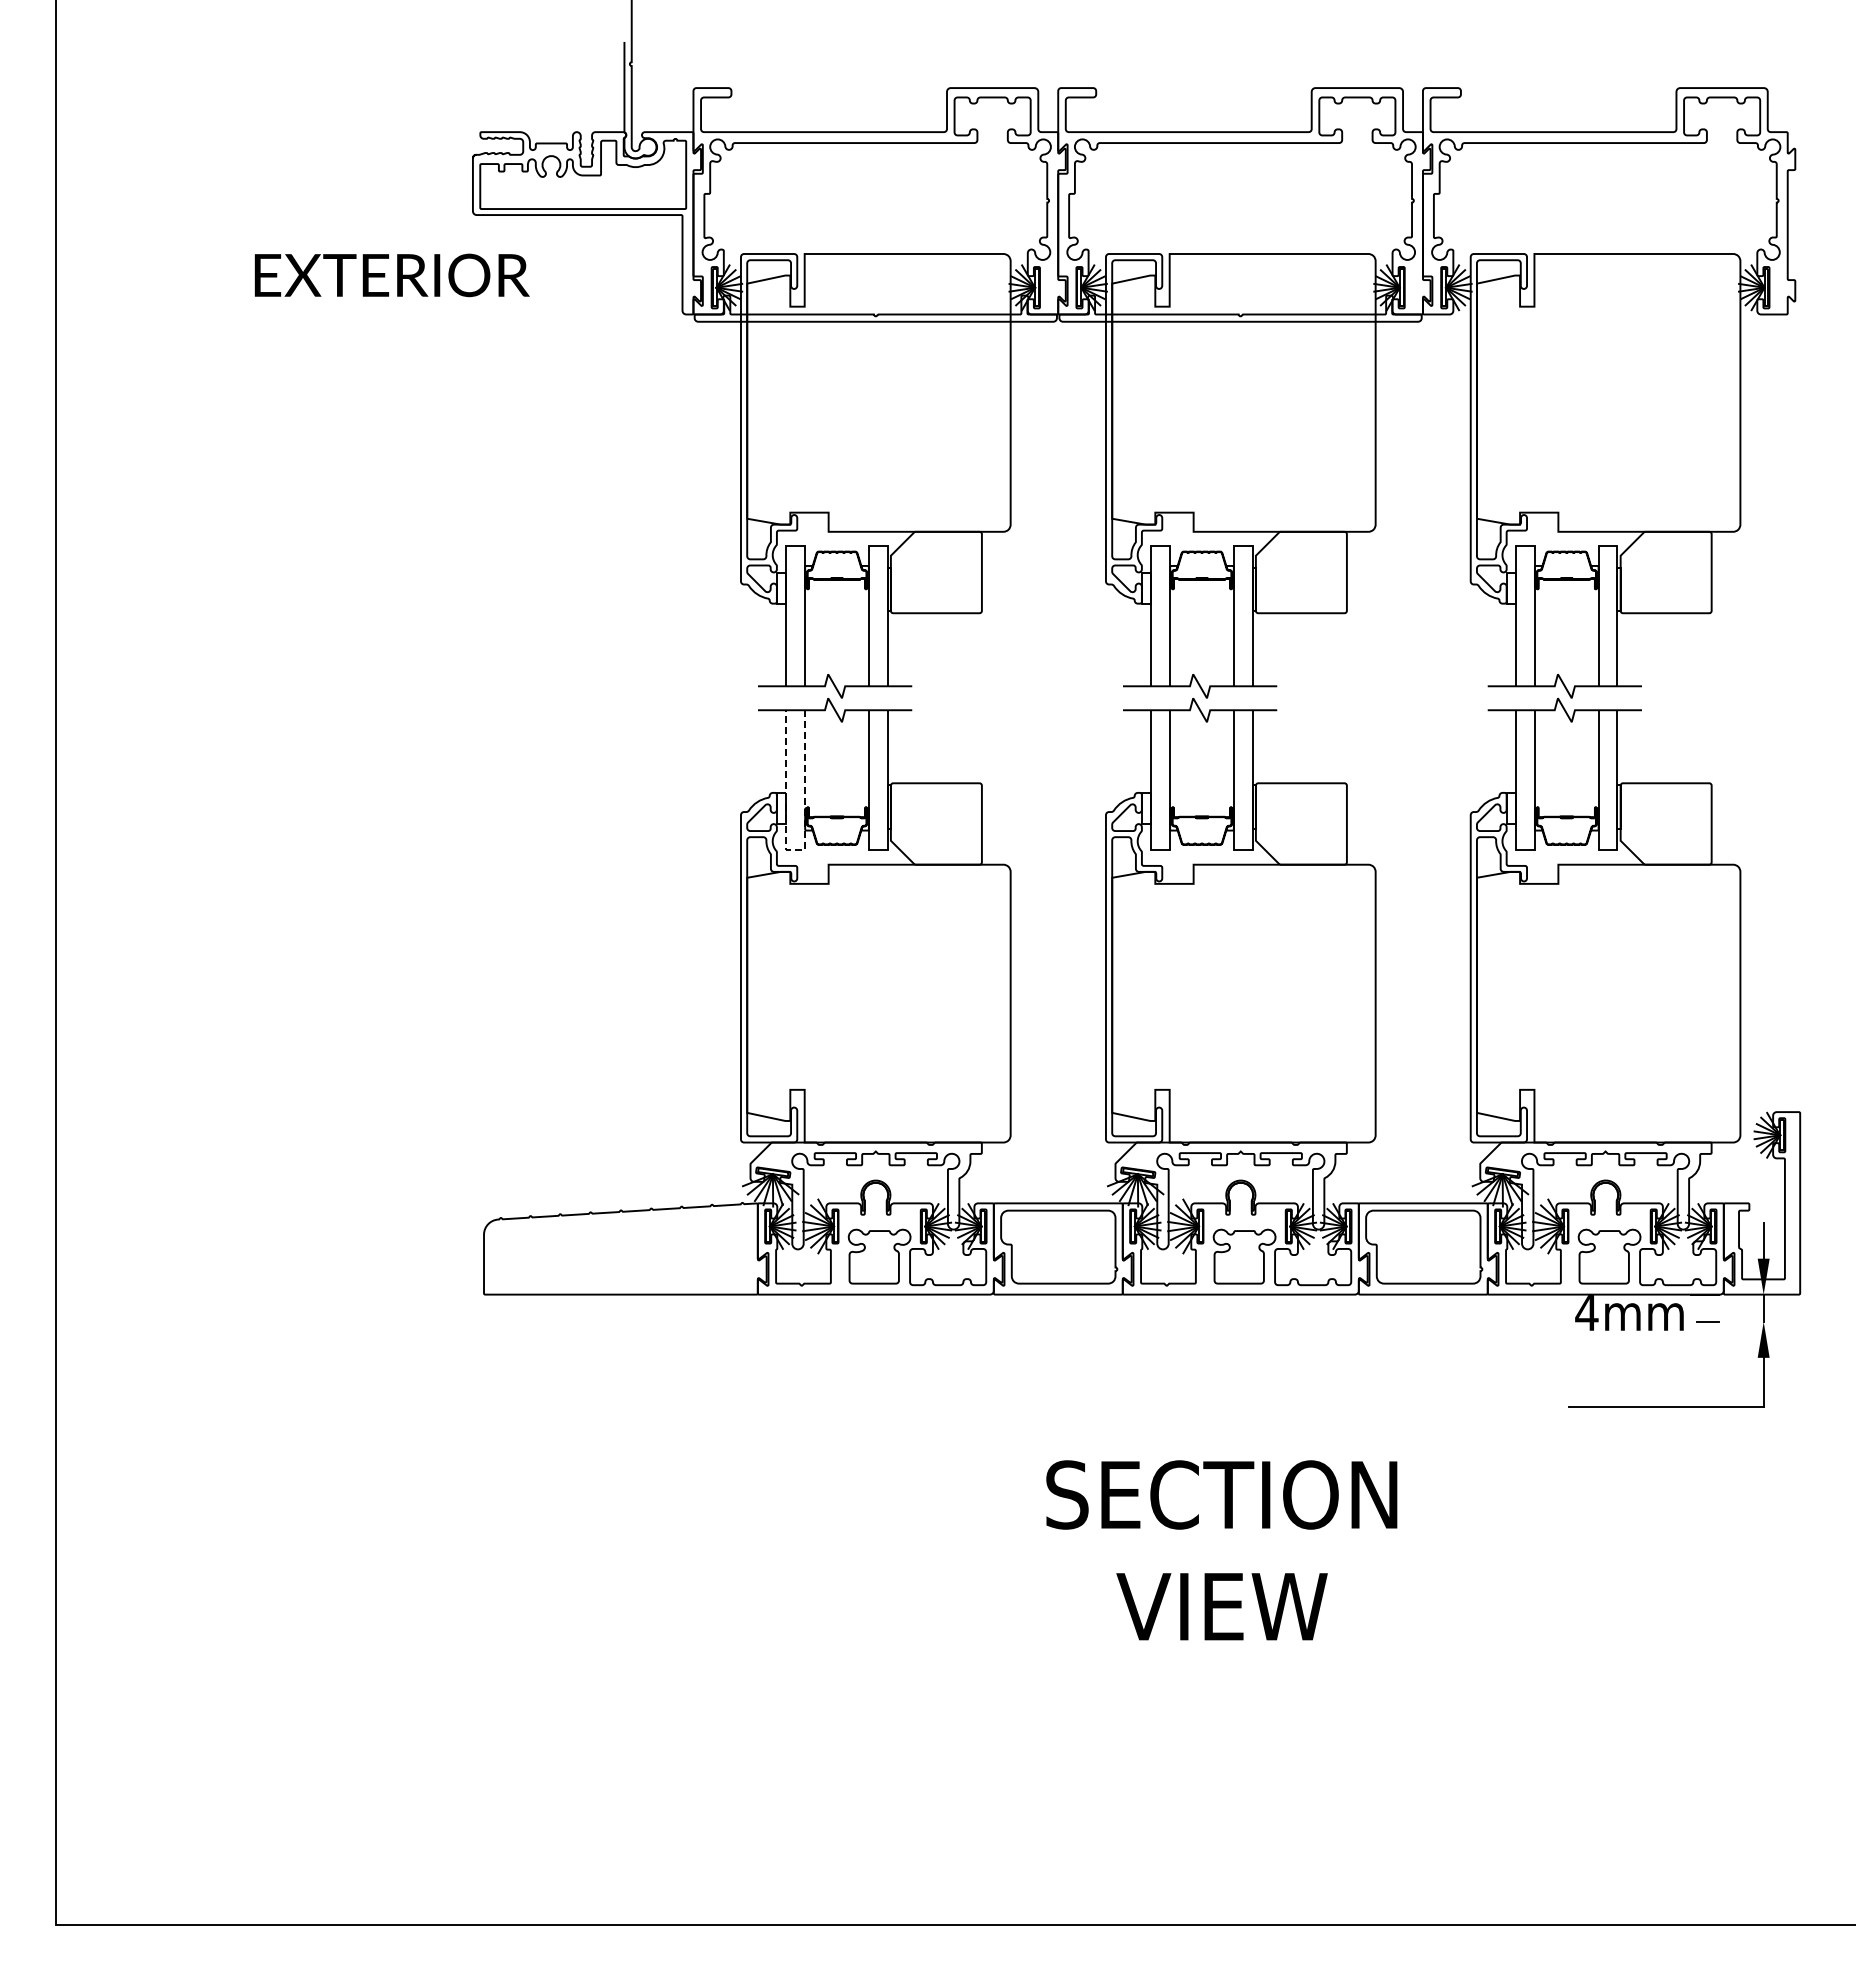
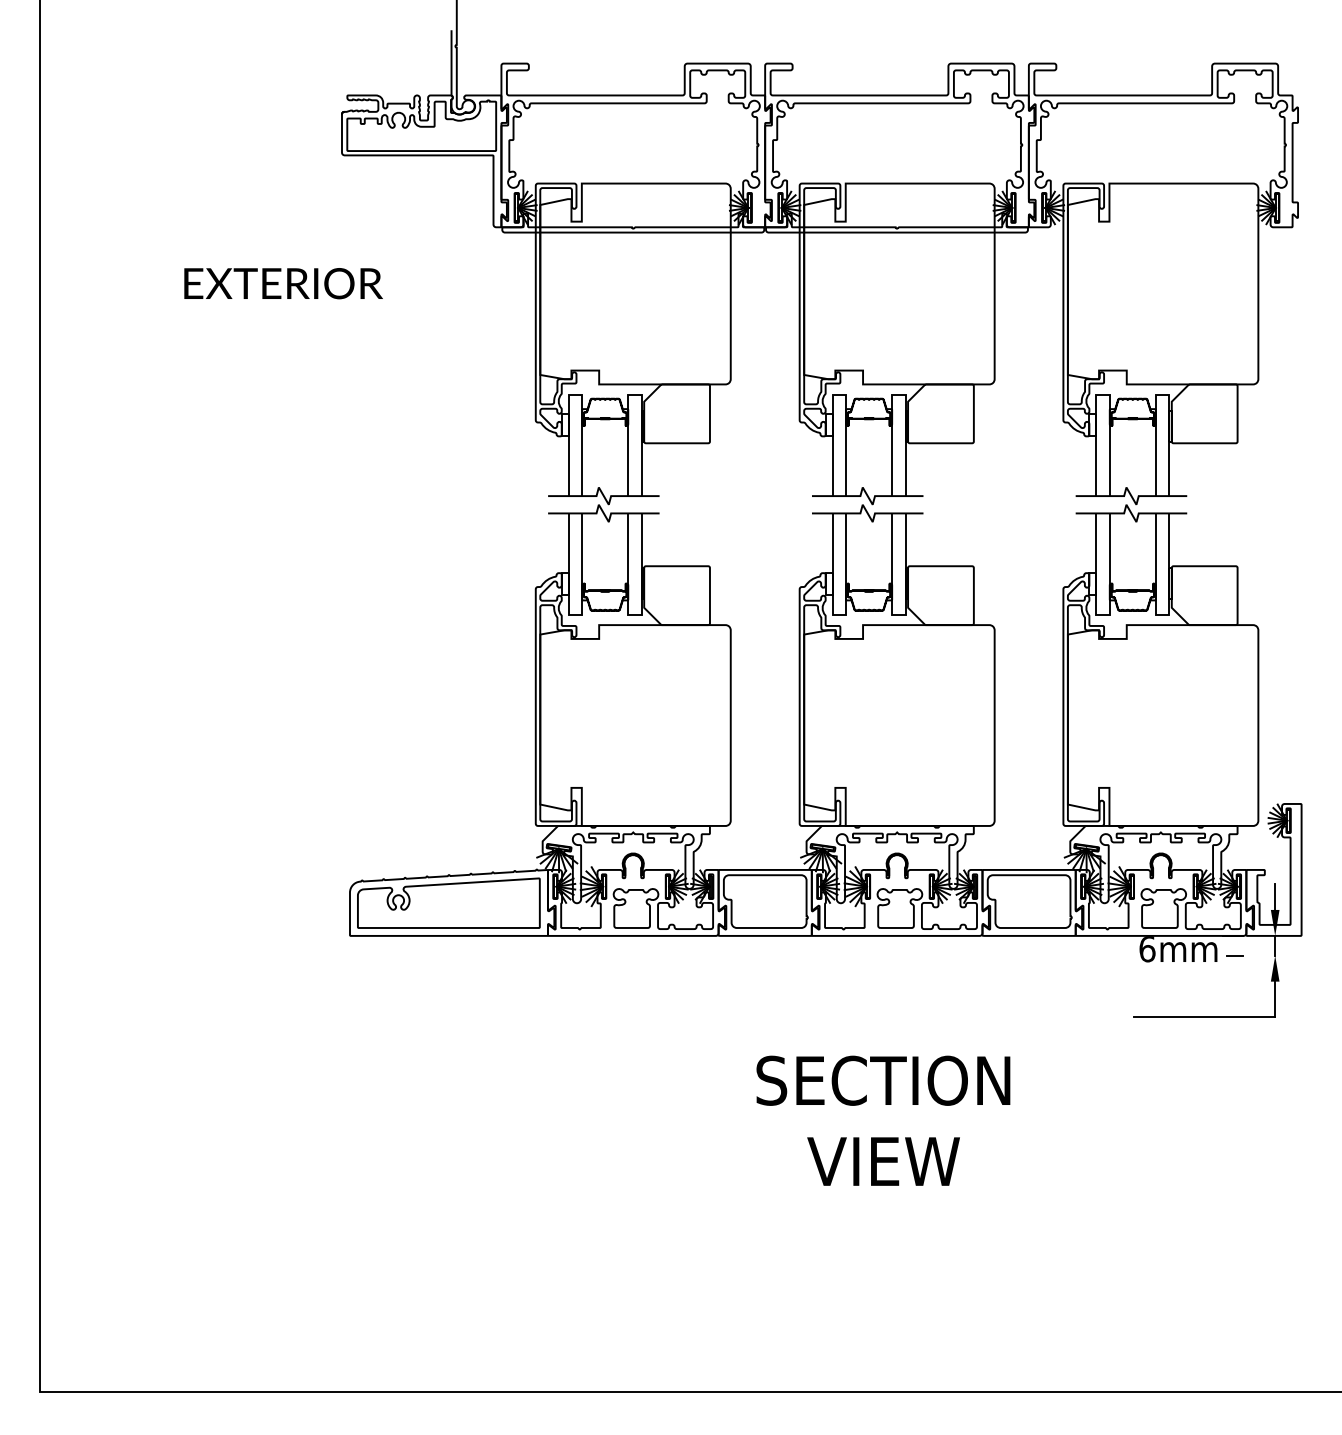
text: (391, 275) -> (283, 283), moved
line: (795, 850) -> (575, 614), dashed -> solid
part: (620, 1249) -> (448, 903), added
text: (1586, 1313) -> (1147, 949), 4mm -> 6mm

